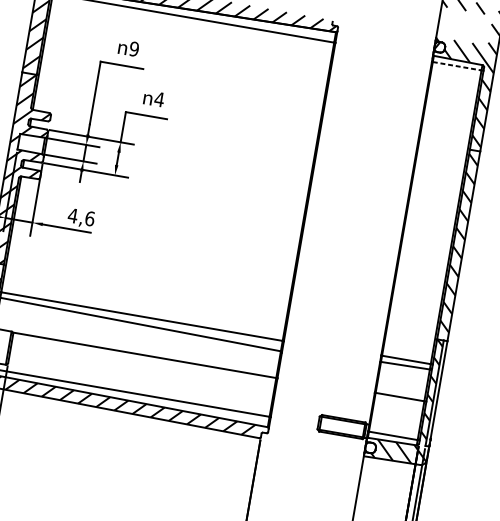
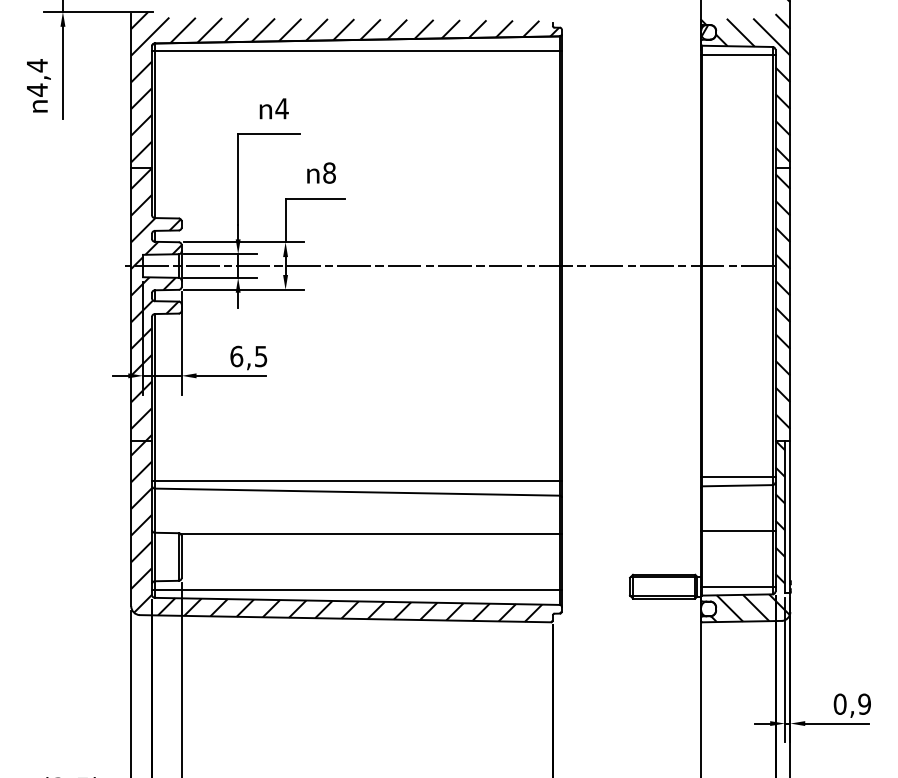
text: (133, 48) -> (281, 108), 9 -> 4
line: (457, 66) -> (738, 54), dashed -> solid
text: (159, 99) -> (329, 172), 4 -> 8
line: (231, 178) -> (449, 266), added
text: (81, 217) -> (248, 356), 4,6 -> 6,5

